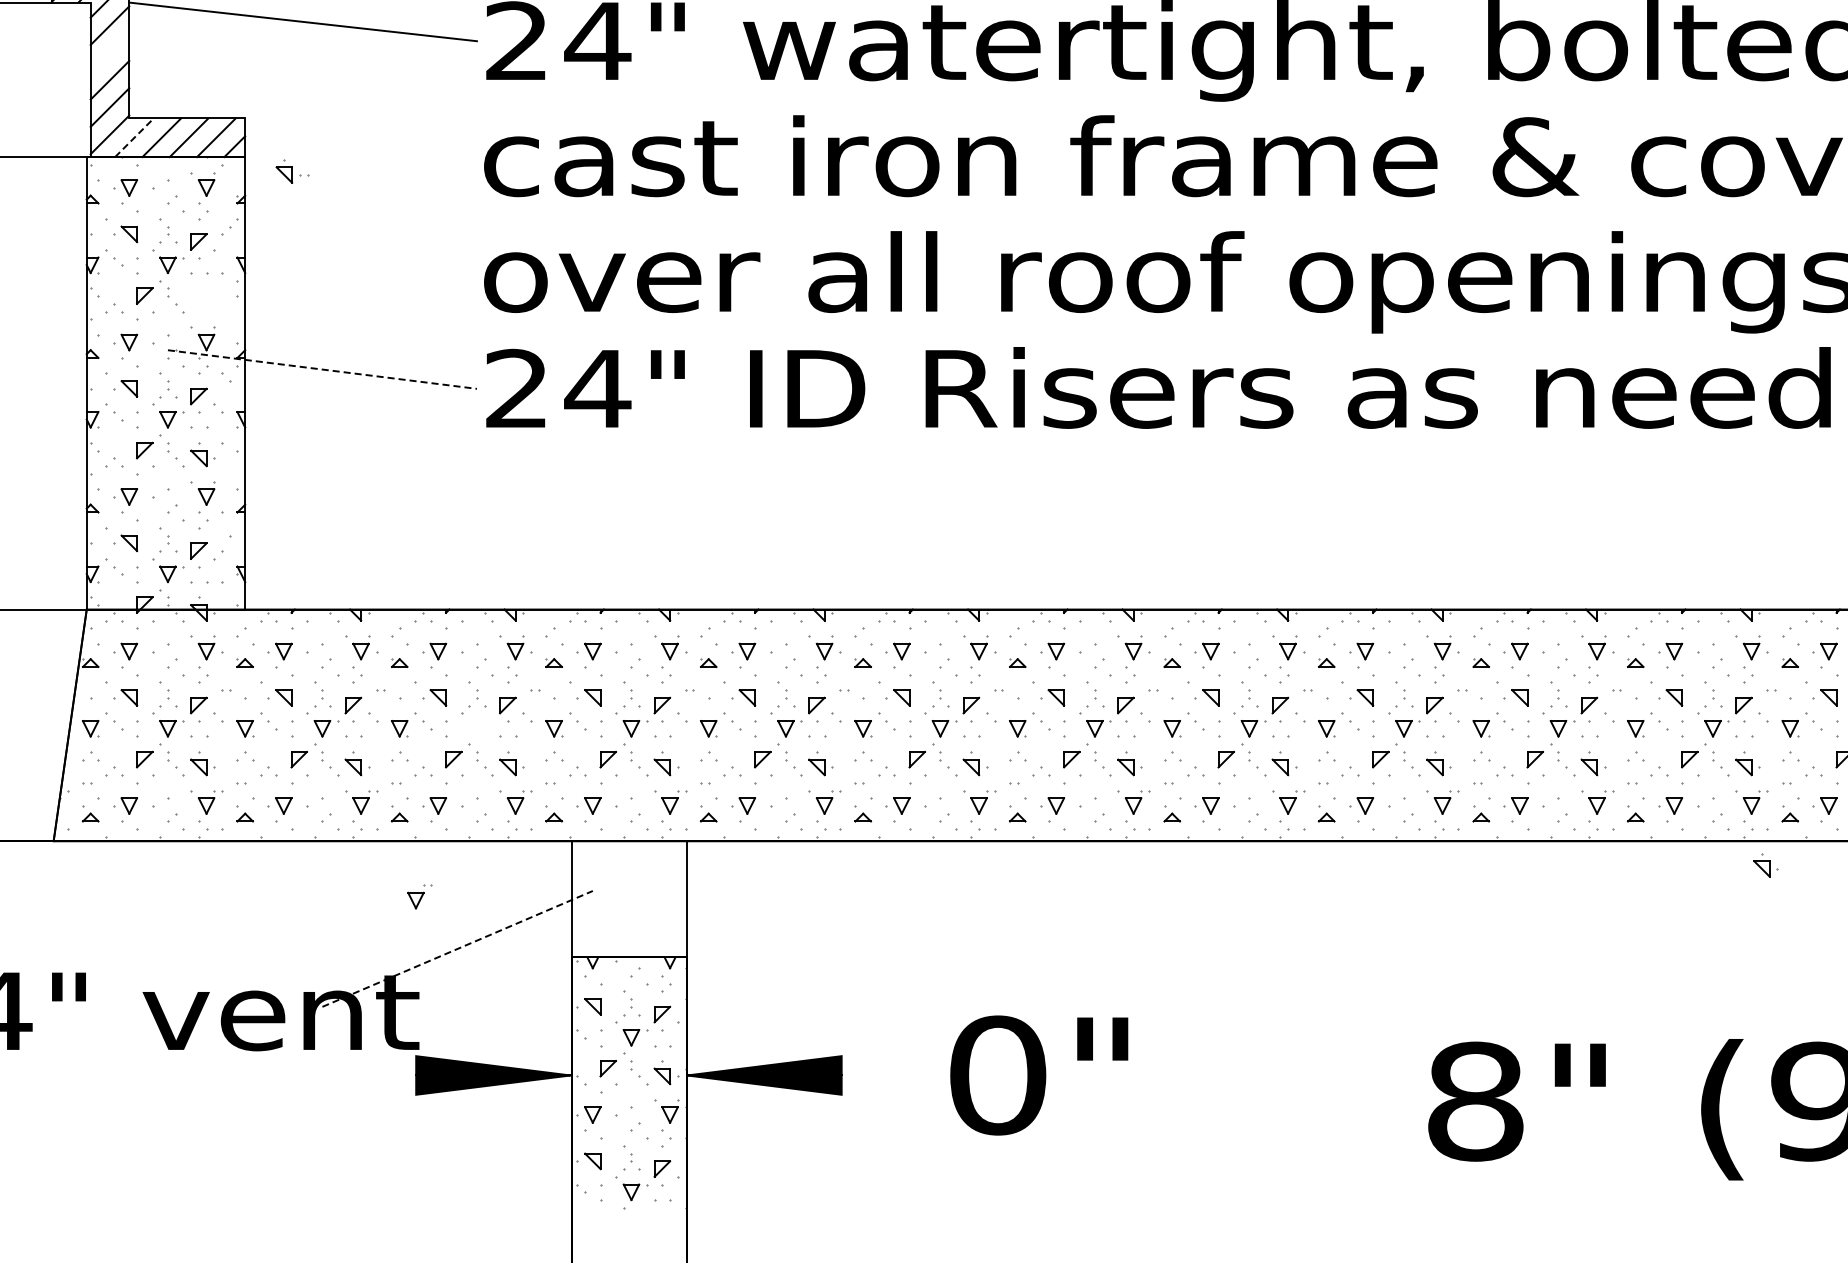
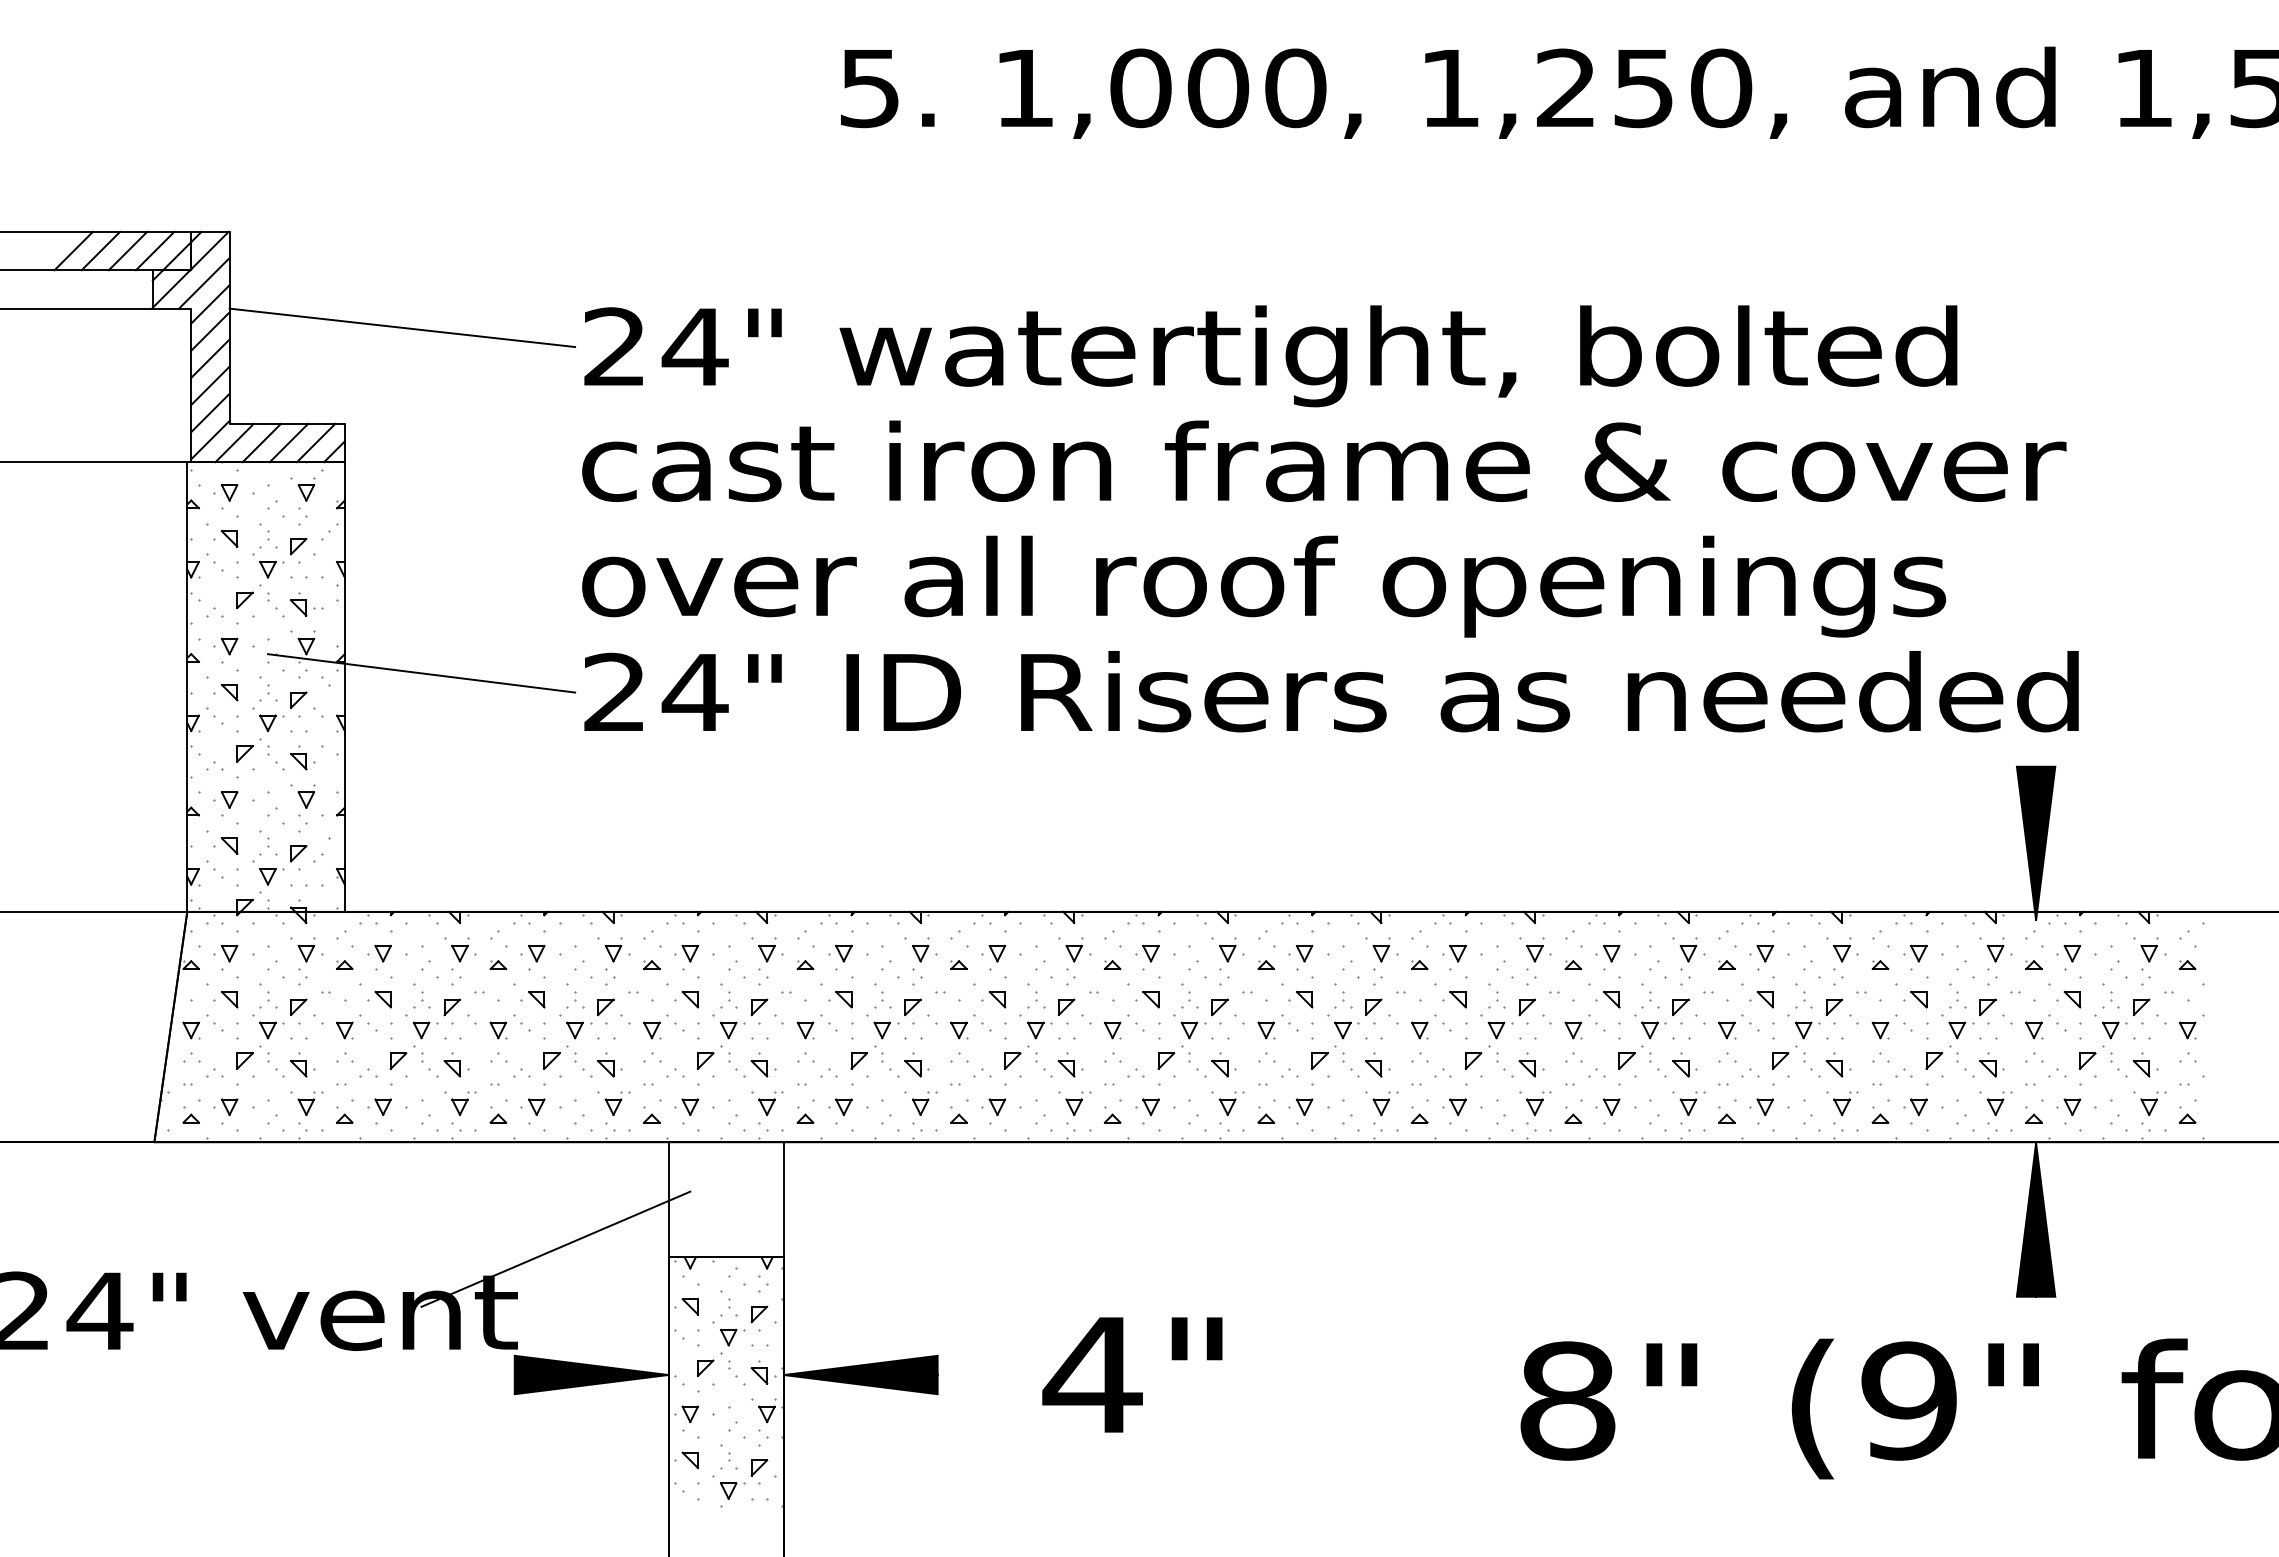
line: (110, 52) -> (210, 358), added
line: (135, 137) -> (235, 442), dashed -> solid
part: (292, 171) -> (306, 604), moved
line: (322, 369) -> (421, 673), dashed -> solid
part: (481, 728) -> (579, 1030), added
part: (1766, 864) -> (1856, 1165), removed
part: (419, 896) -> (518, 1197), removed
line: (458, 949) -> (556, 1249), dashed -> solid
text: (997, 1074) -> (1092, 1374), 0" -> 4"

